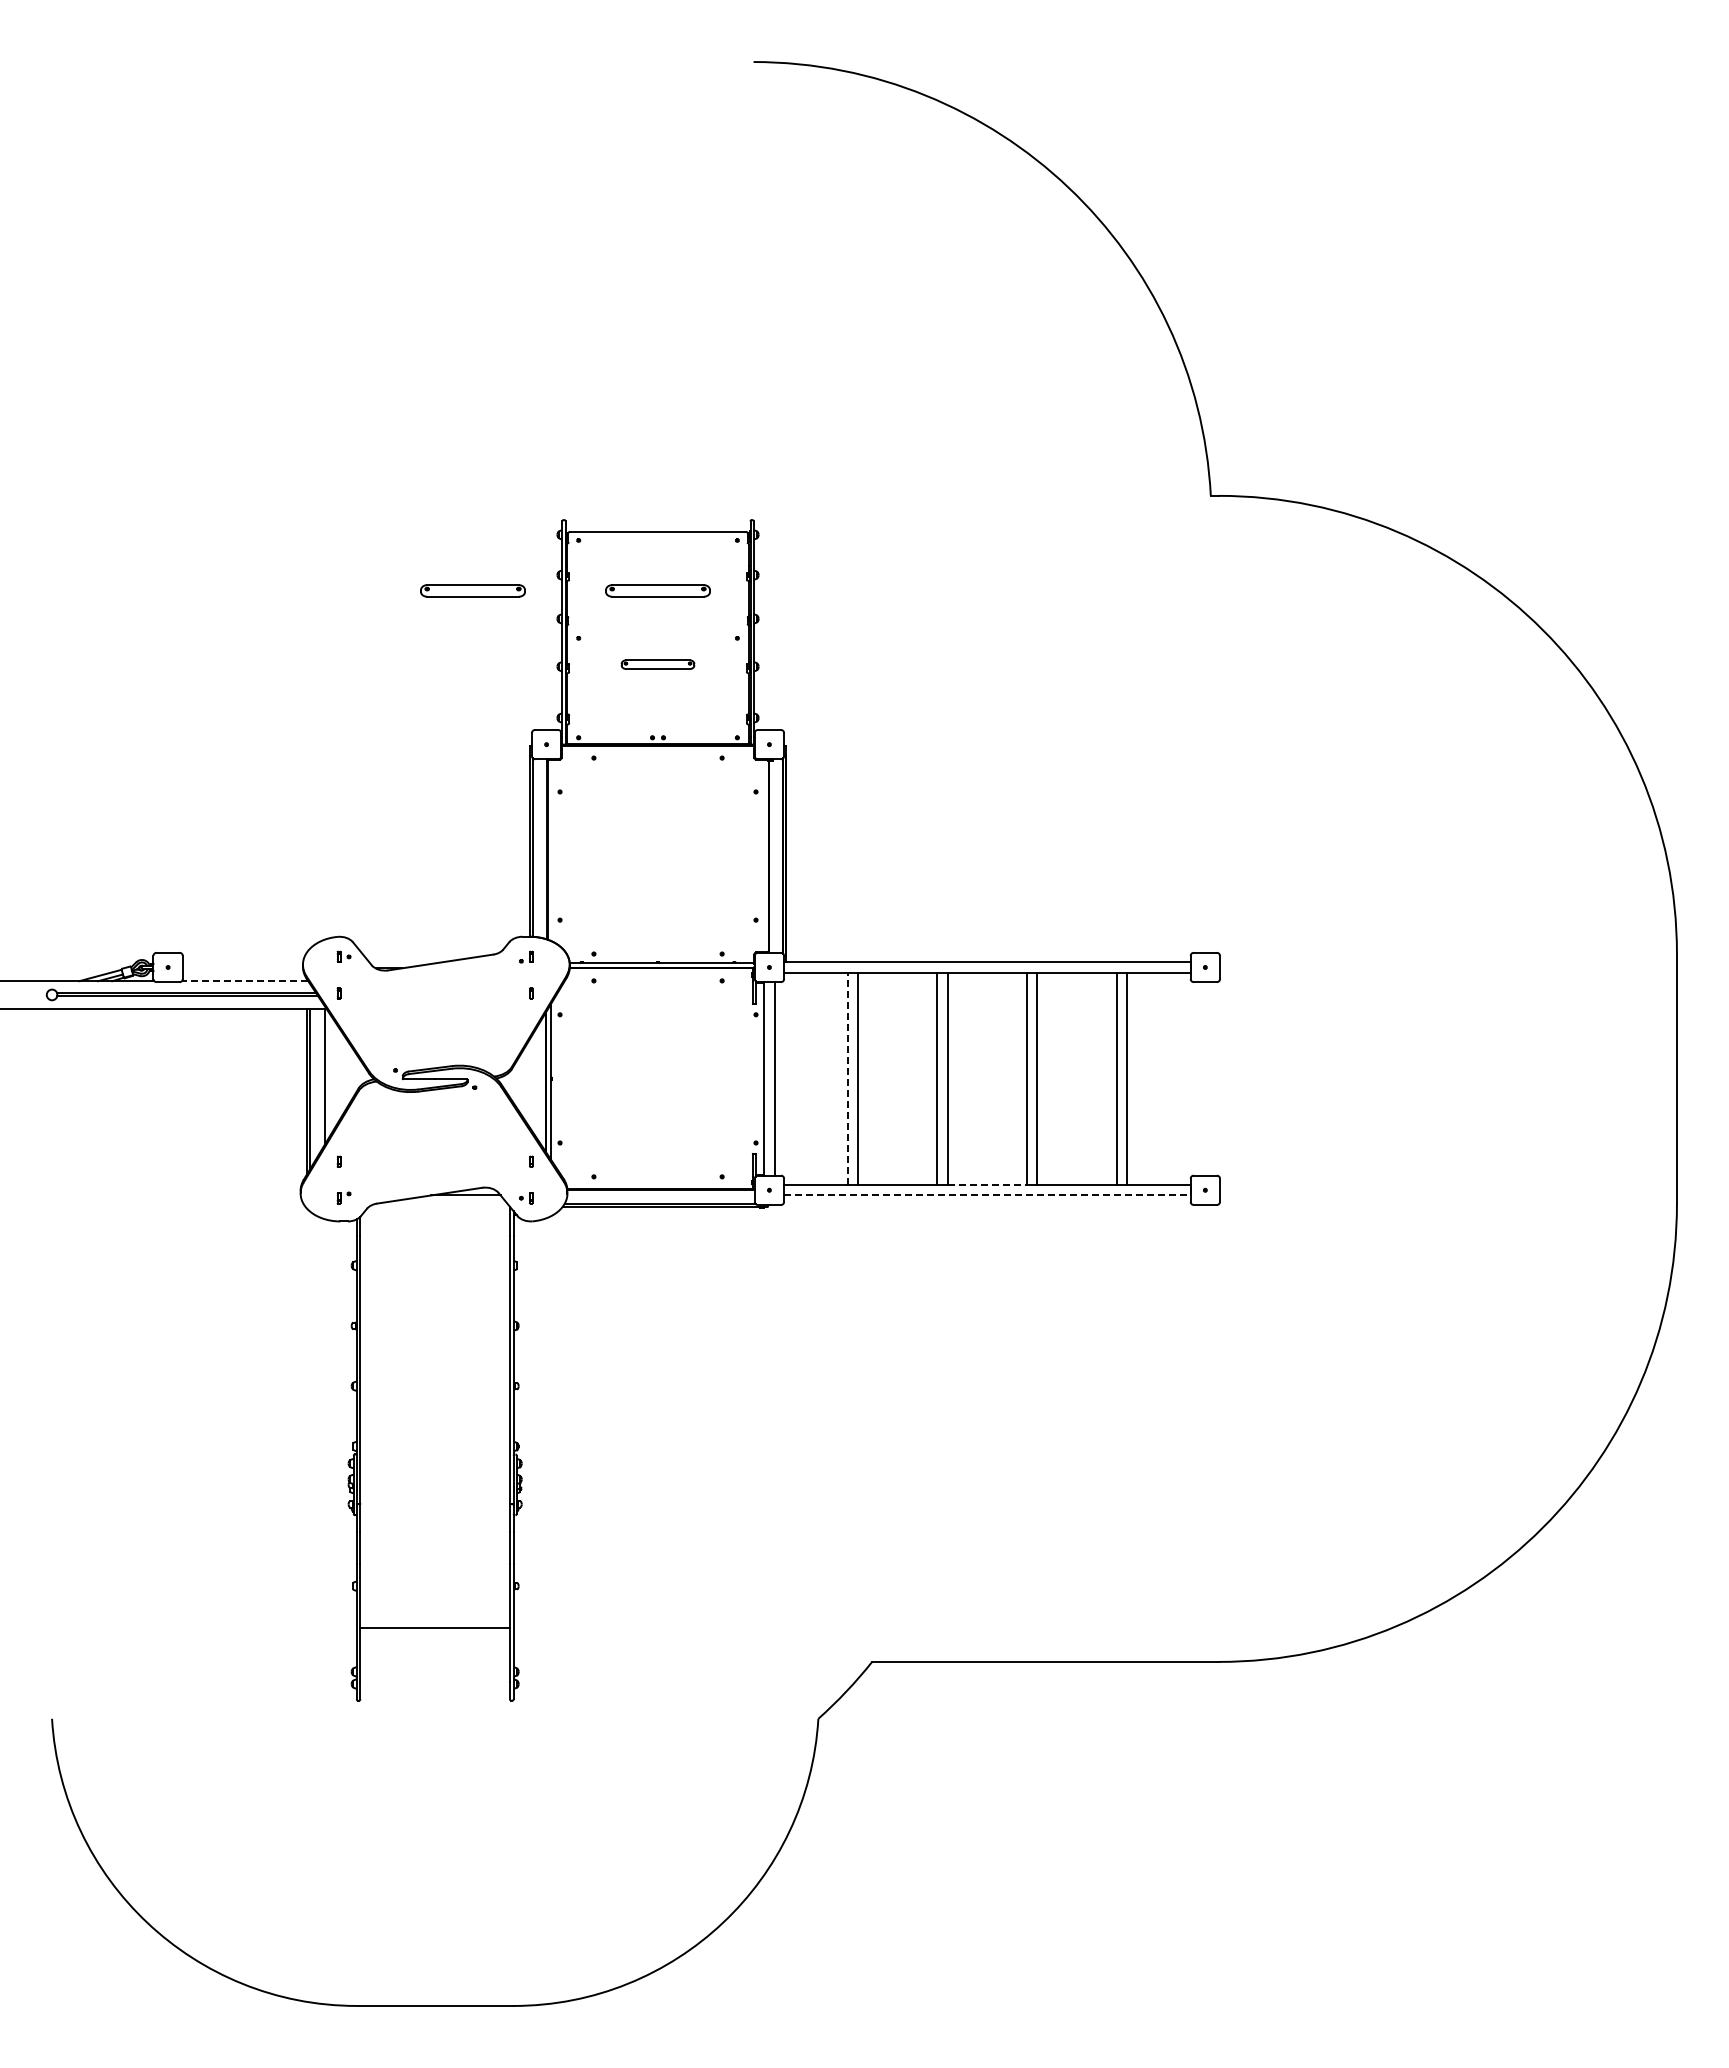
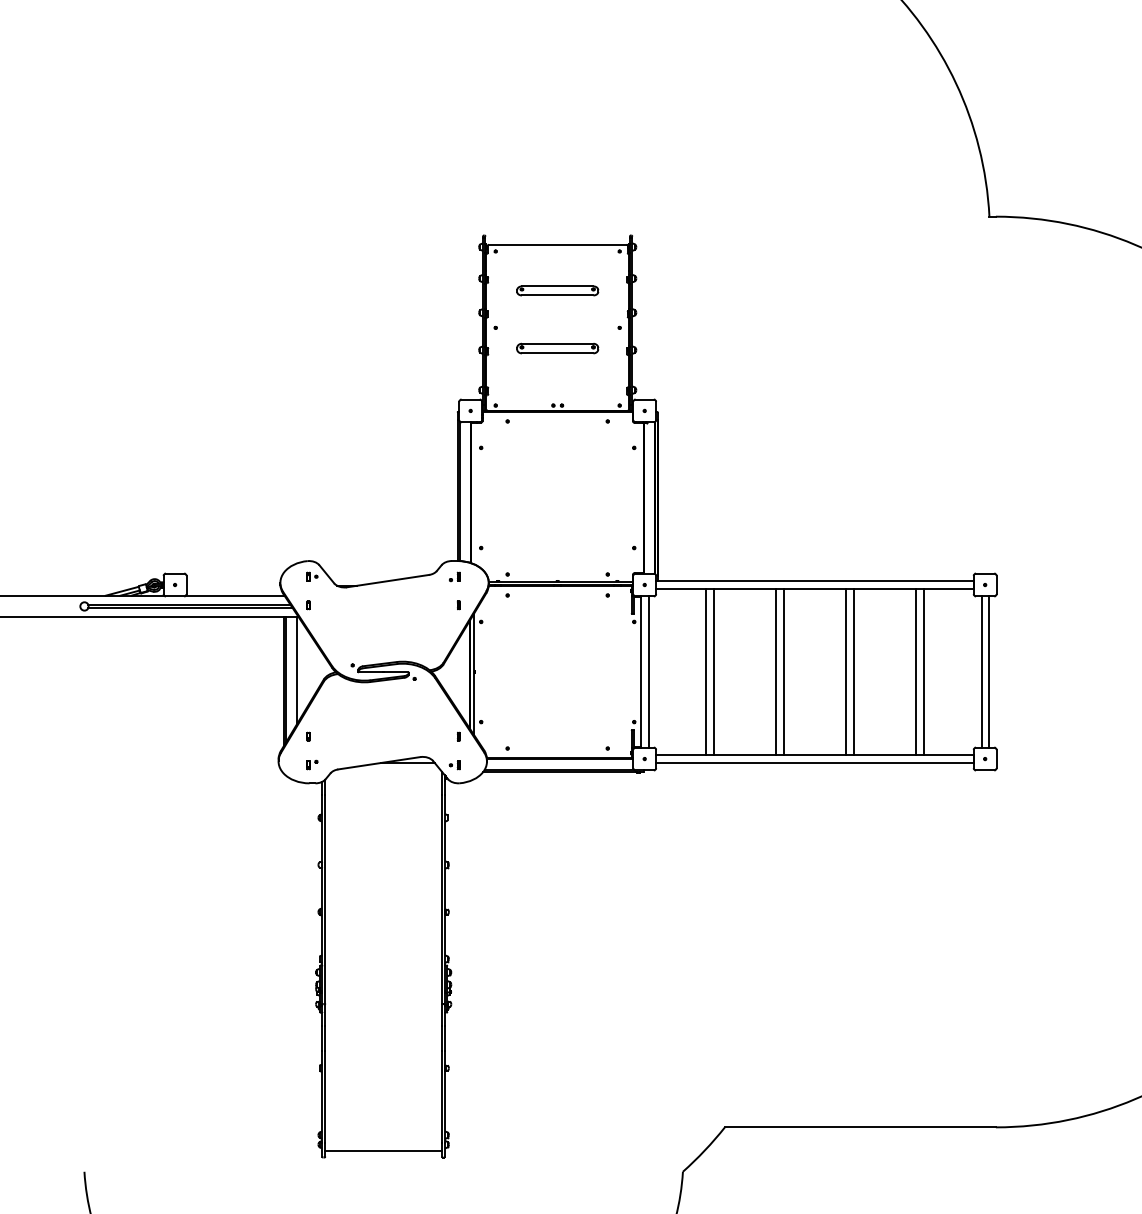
part: (472, 590) -> (412, 290), removed
part: (657, 664) -> (557, 348), size x1.43
line: (244, 981) -> (234, 595), dashed -> solid
line: (847, 1078) -> (705, 671), dashed -> solid
line: (1200, 1078) -> (981, 671), added
line: (1209, 1078) -> (988, 671), added
line: (987, 1185) -> (815, 755), dashed -> solid
line: (987, 1195) -> (815, 763), dashed -> solid
line: (435, 1627) -> (383, 1151), moved

